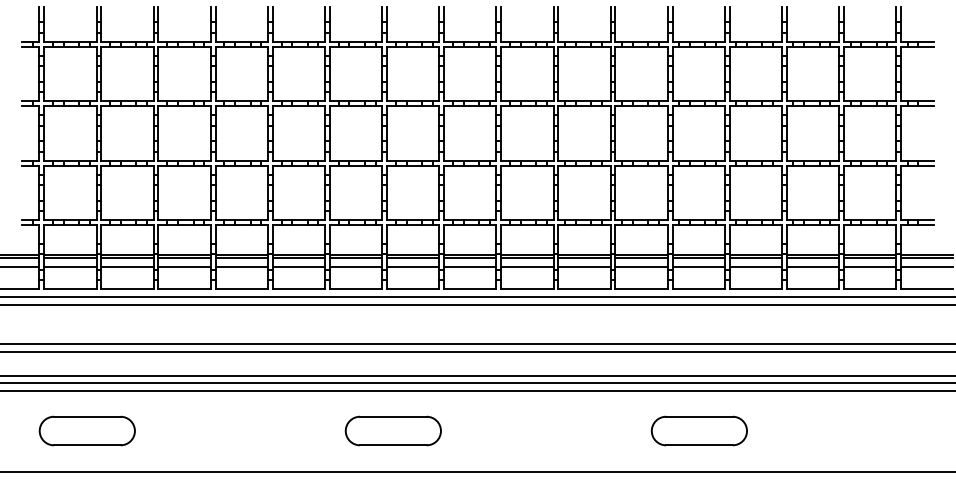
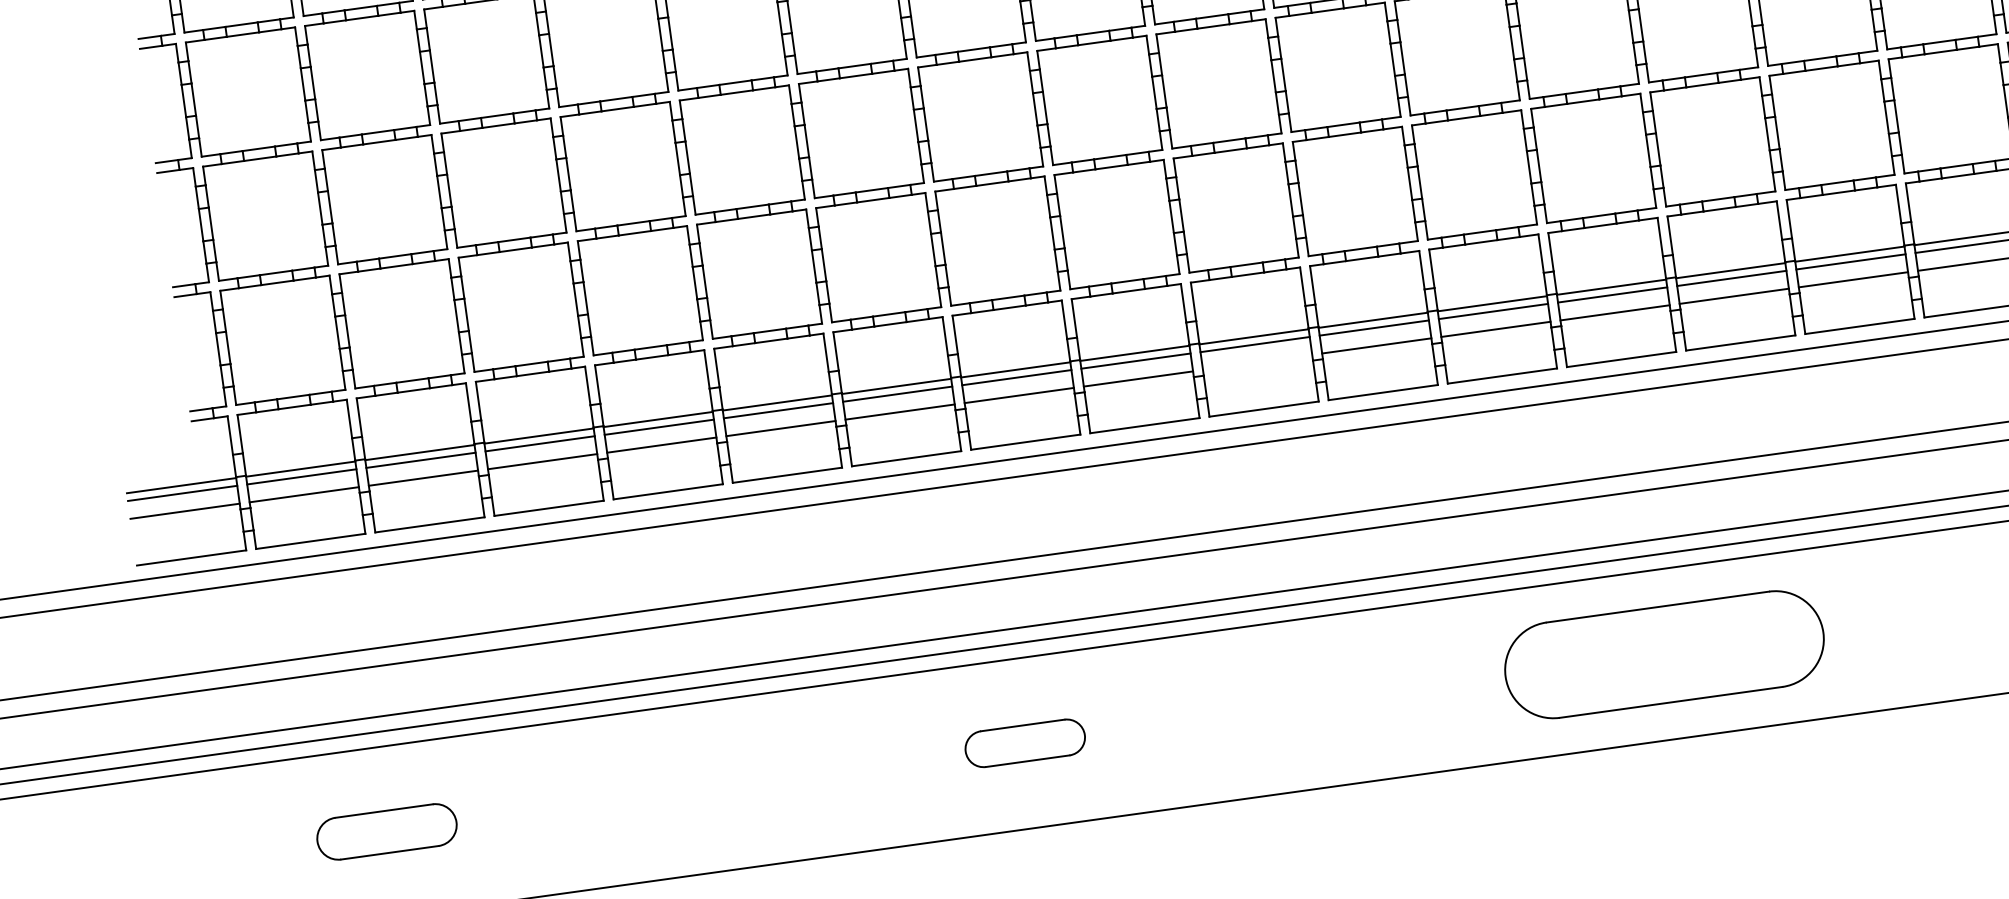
line: (527, 267) -> (1258, 363), removed
part: (86, 430) -> (385, 831), size x0.7
part: (392, 430) -> (1023, 742), size x0.6
part: (698, 430) -> (1661, 653), size x1.6

